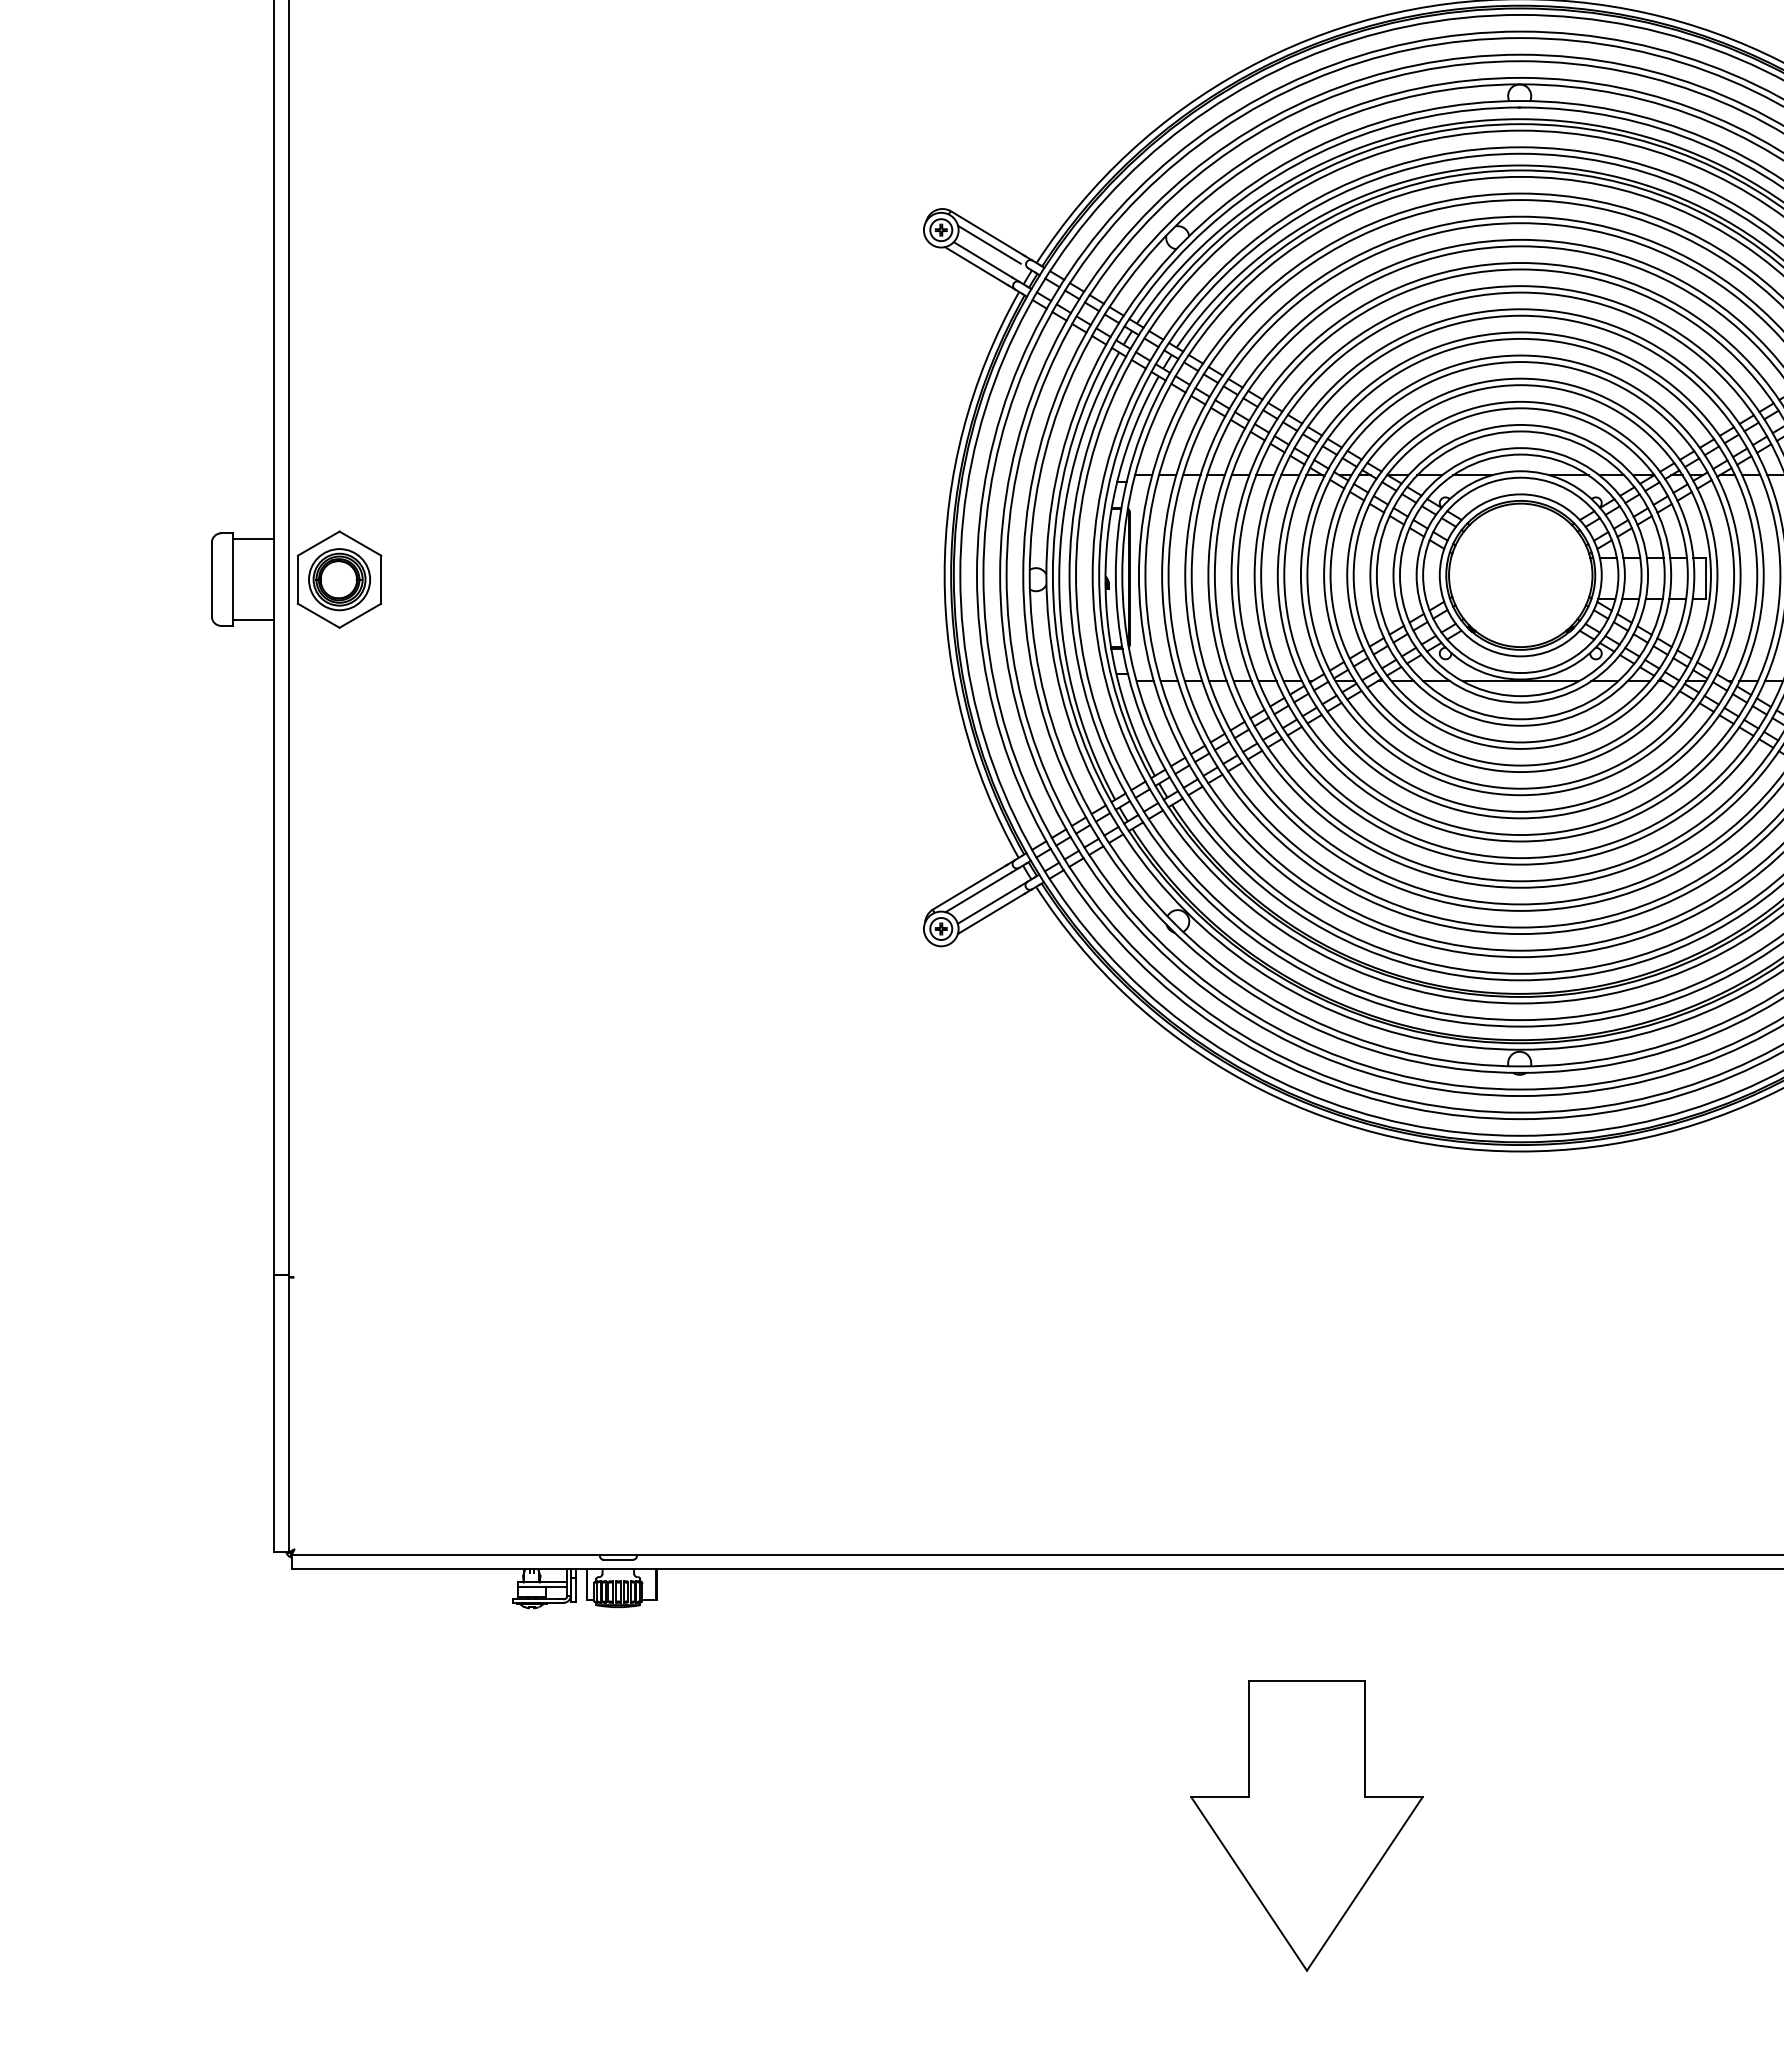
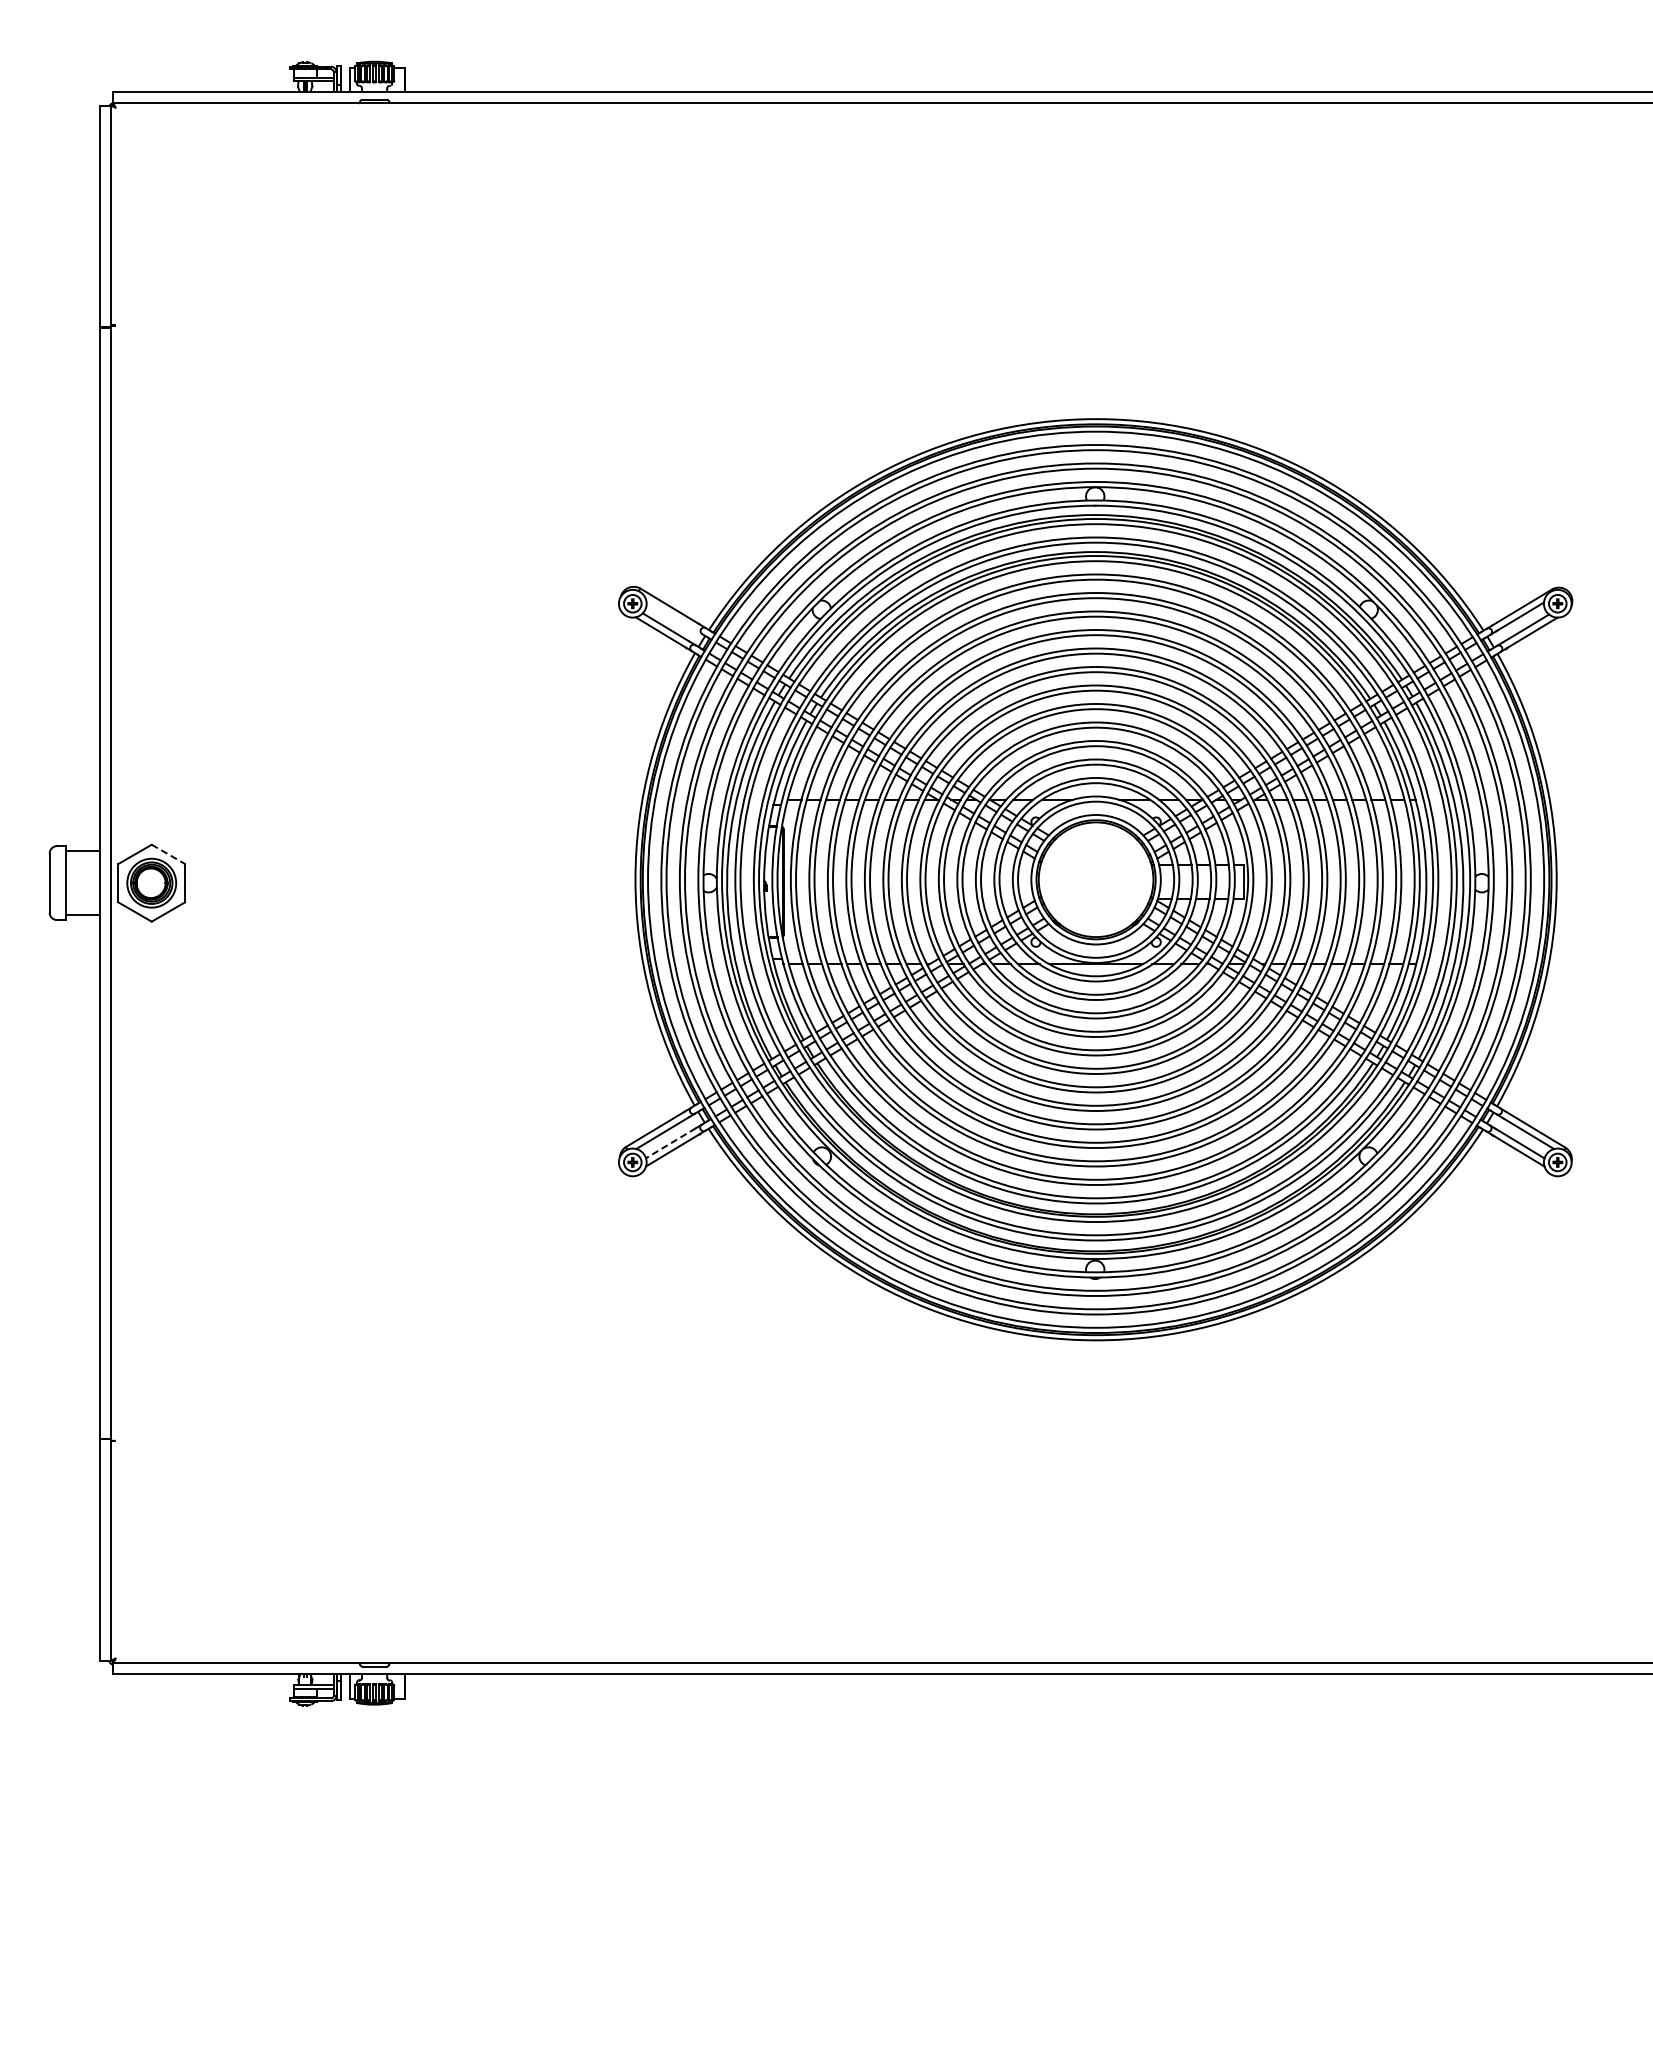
line: (989, 244) -> (671, 615), removed
line: (360, 543) -> (168, 854), solid -> dashed
line: (988, 905) -> (670, 1143), solid -> dashed
part: (1306, 1825) -> (924, 1879), removed

